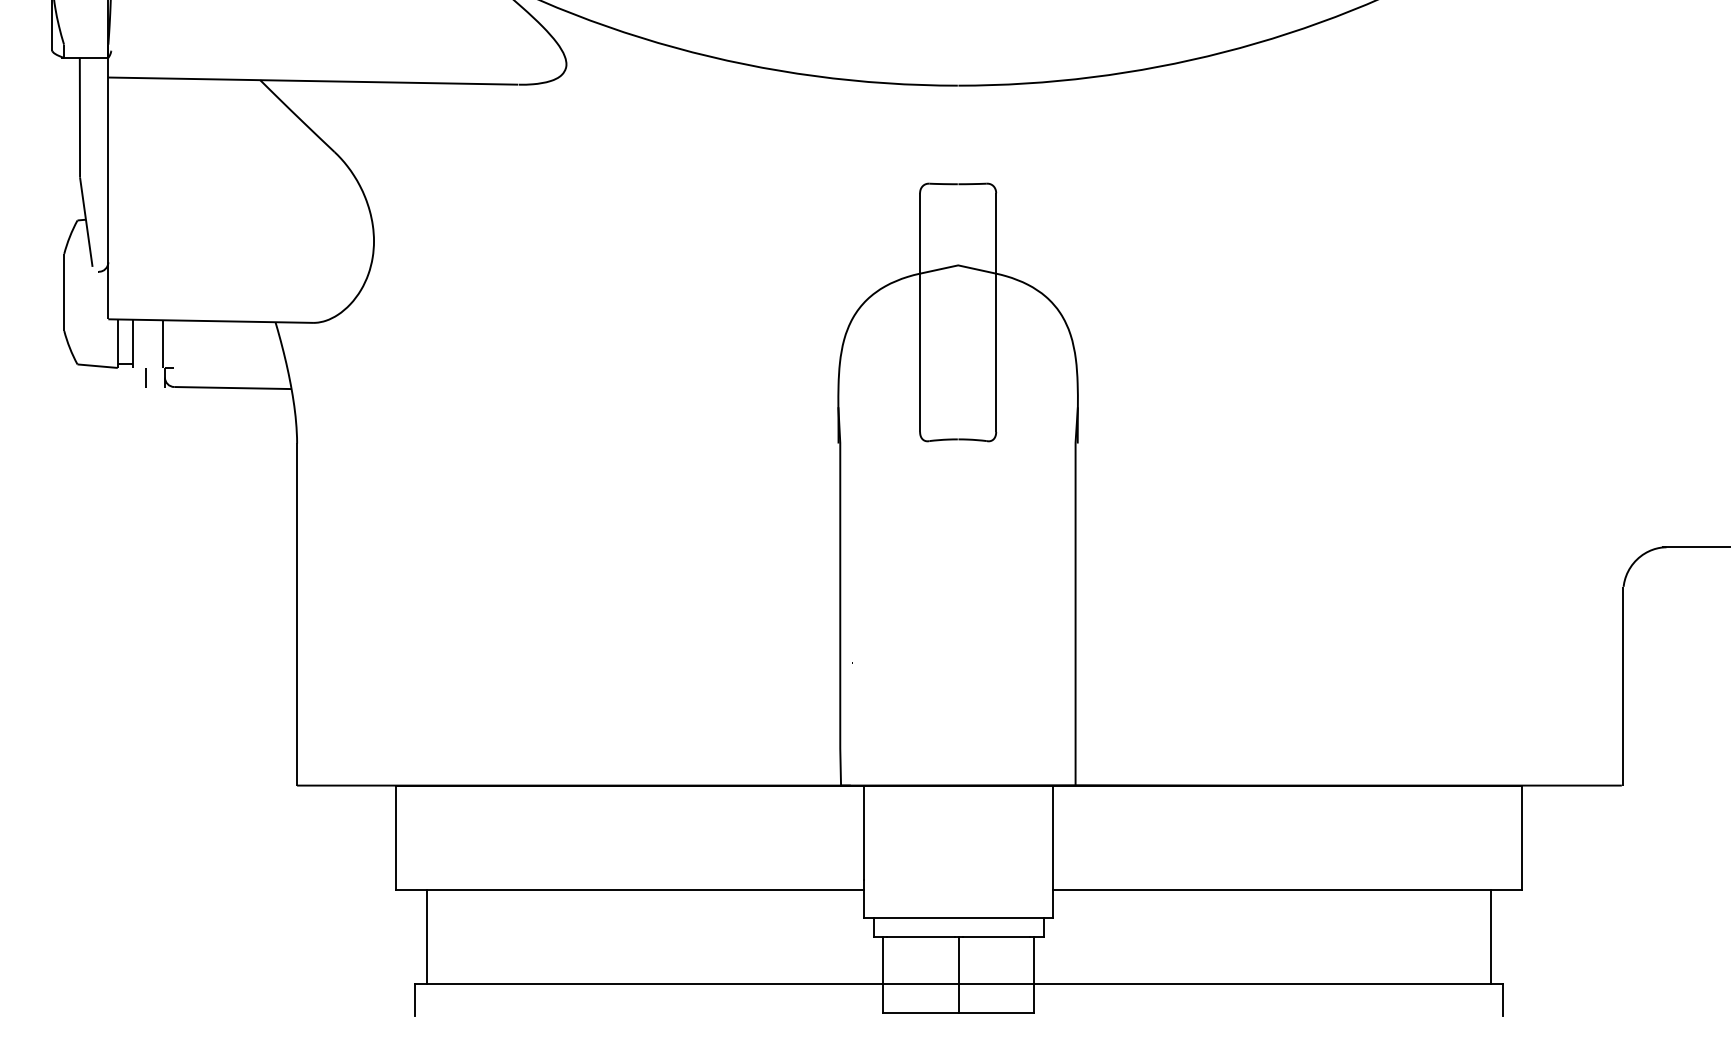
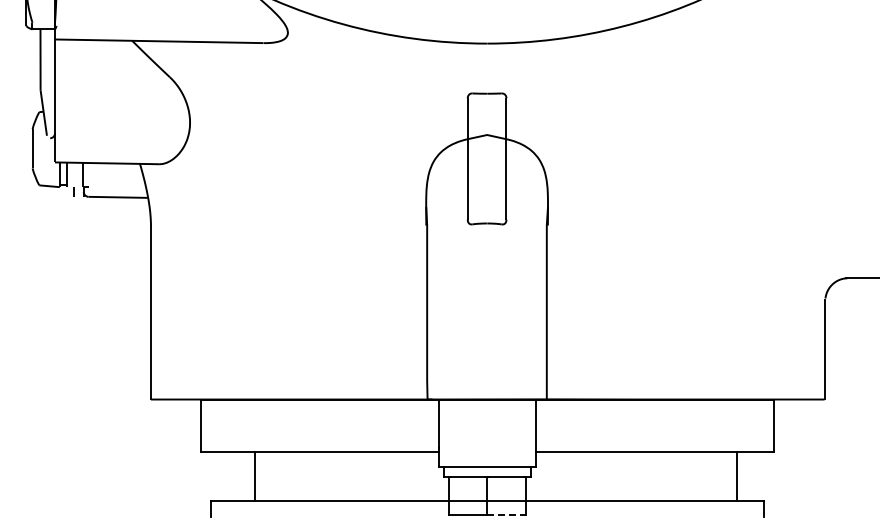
line: (427, 936) -> (255, 476), moved
line: (1489, 936) -> (736, 476), moved
line: (998, 1011) -> (507, 514), solid -> dashed

